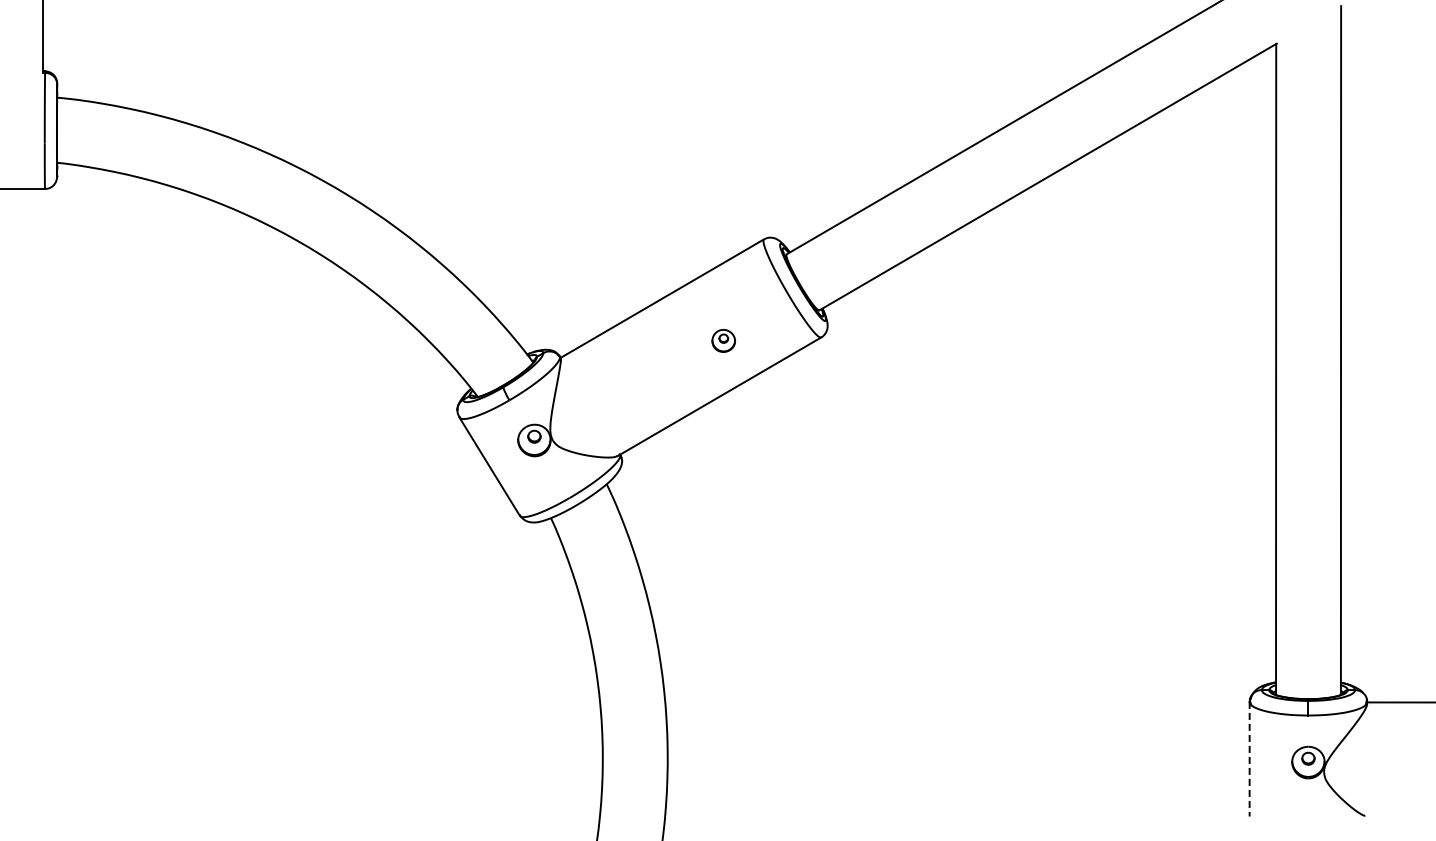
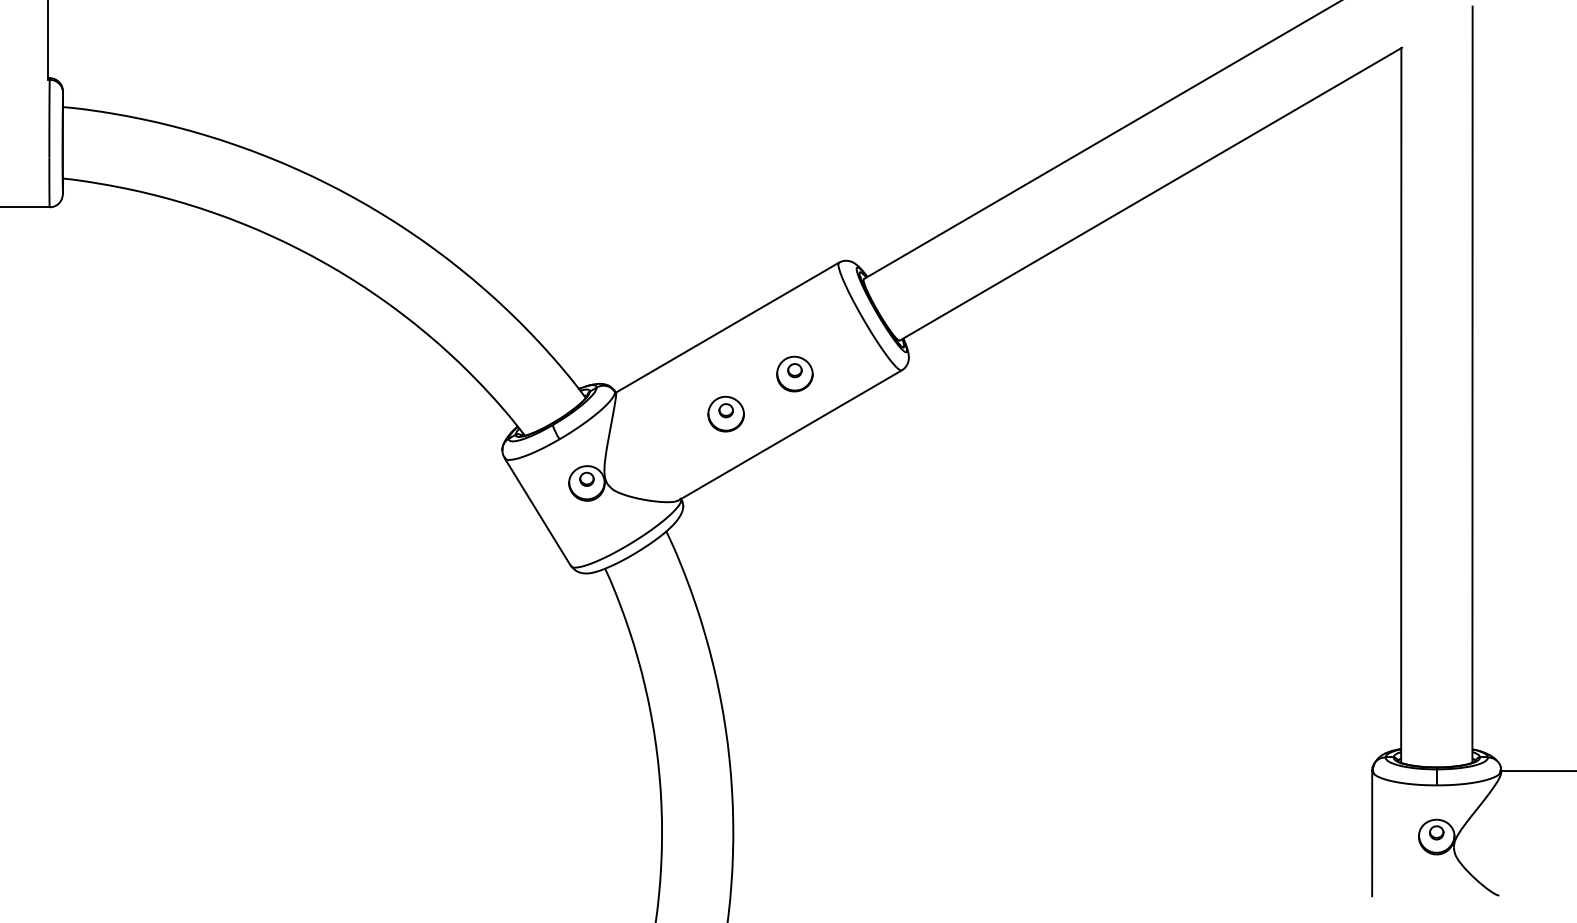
part: (723, 340) -> (794, 373), size x1.43
part: (661, 377) -> (726, 414), added
line: (1249, 759) -> (1372, 833), dashed -> solid

